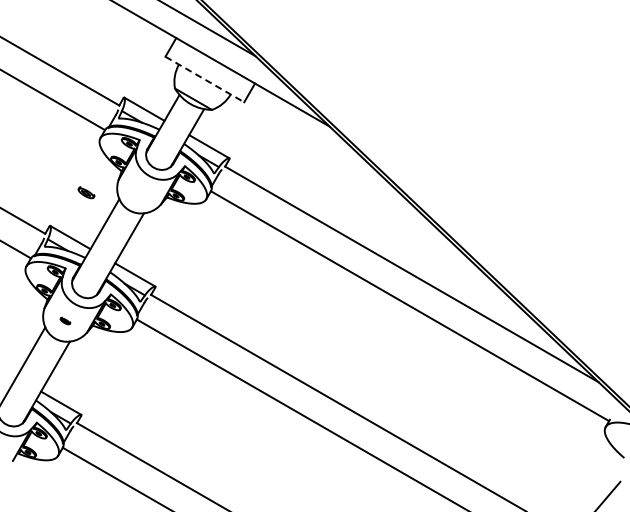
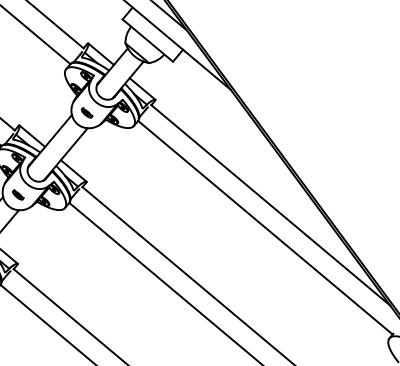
line: (205, 79) -> (148, 40), dashed -> solid
part: (86, 192) -> (87, 112), moved
part: (65, 320) -> (18, 194), size x1.67

